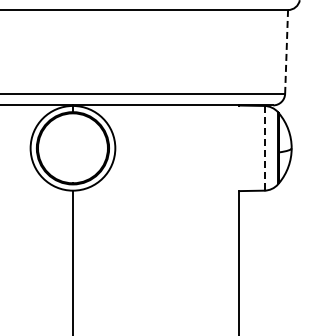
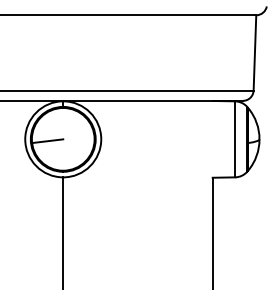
line: (286, 51) -> (254, 52), dashed -> solid
line: (264, 148) -> (235, 139), dashed -> solid
line: (55, 150) -> (47, 141), added

